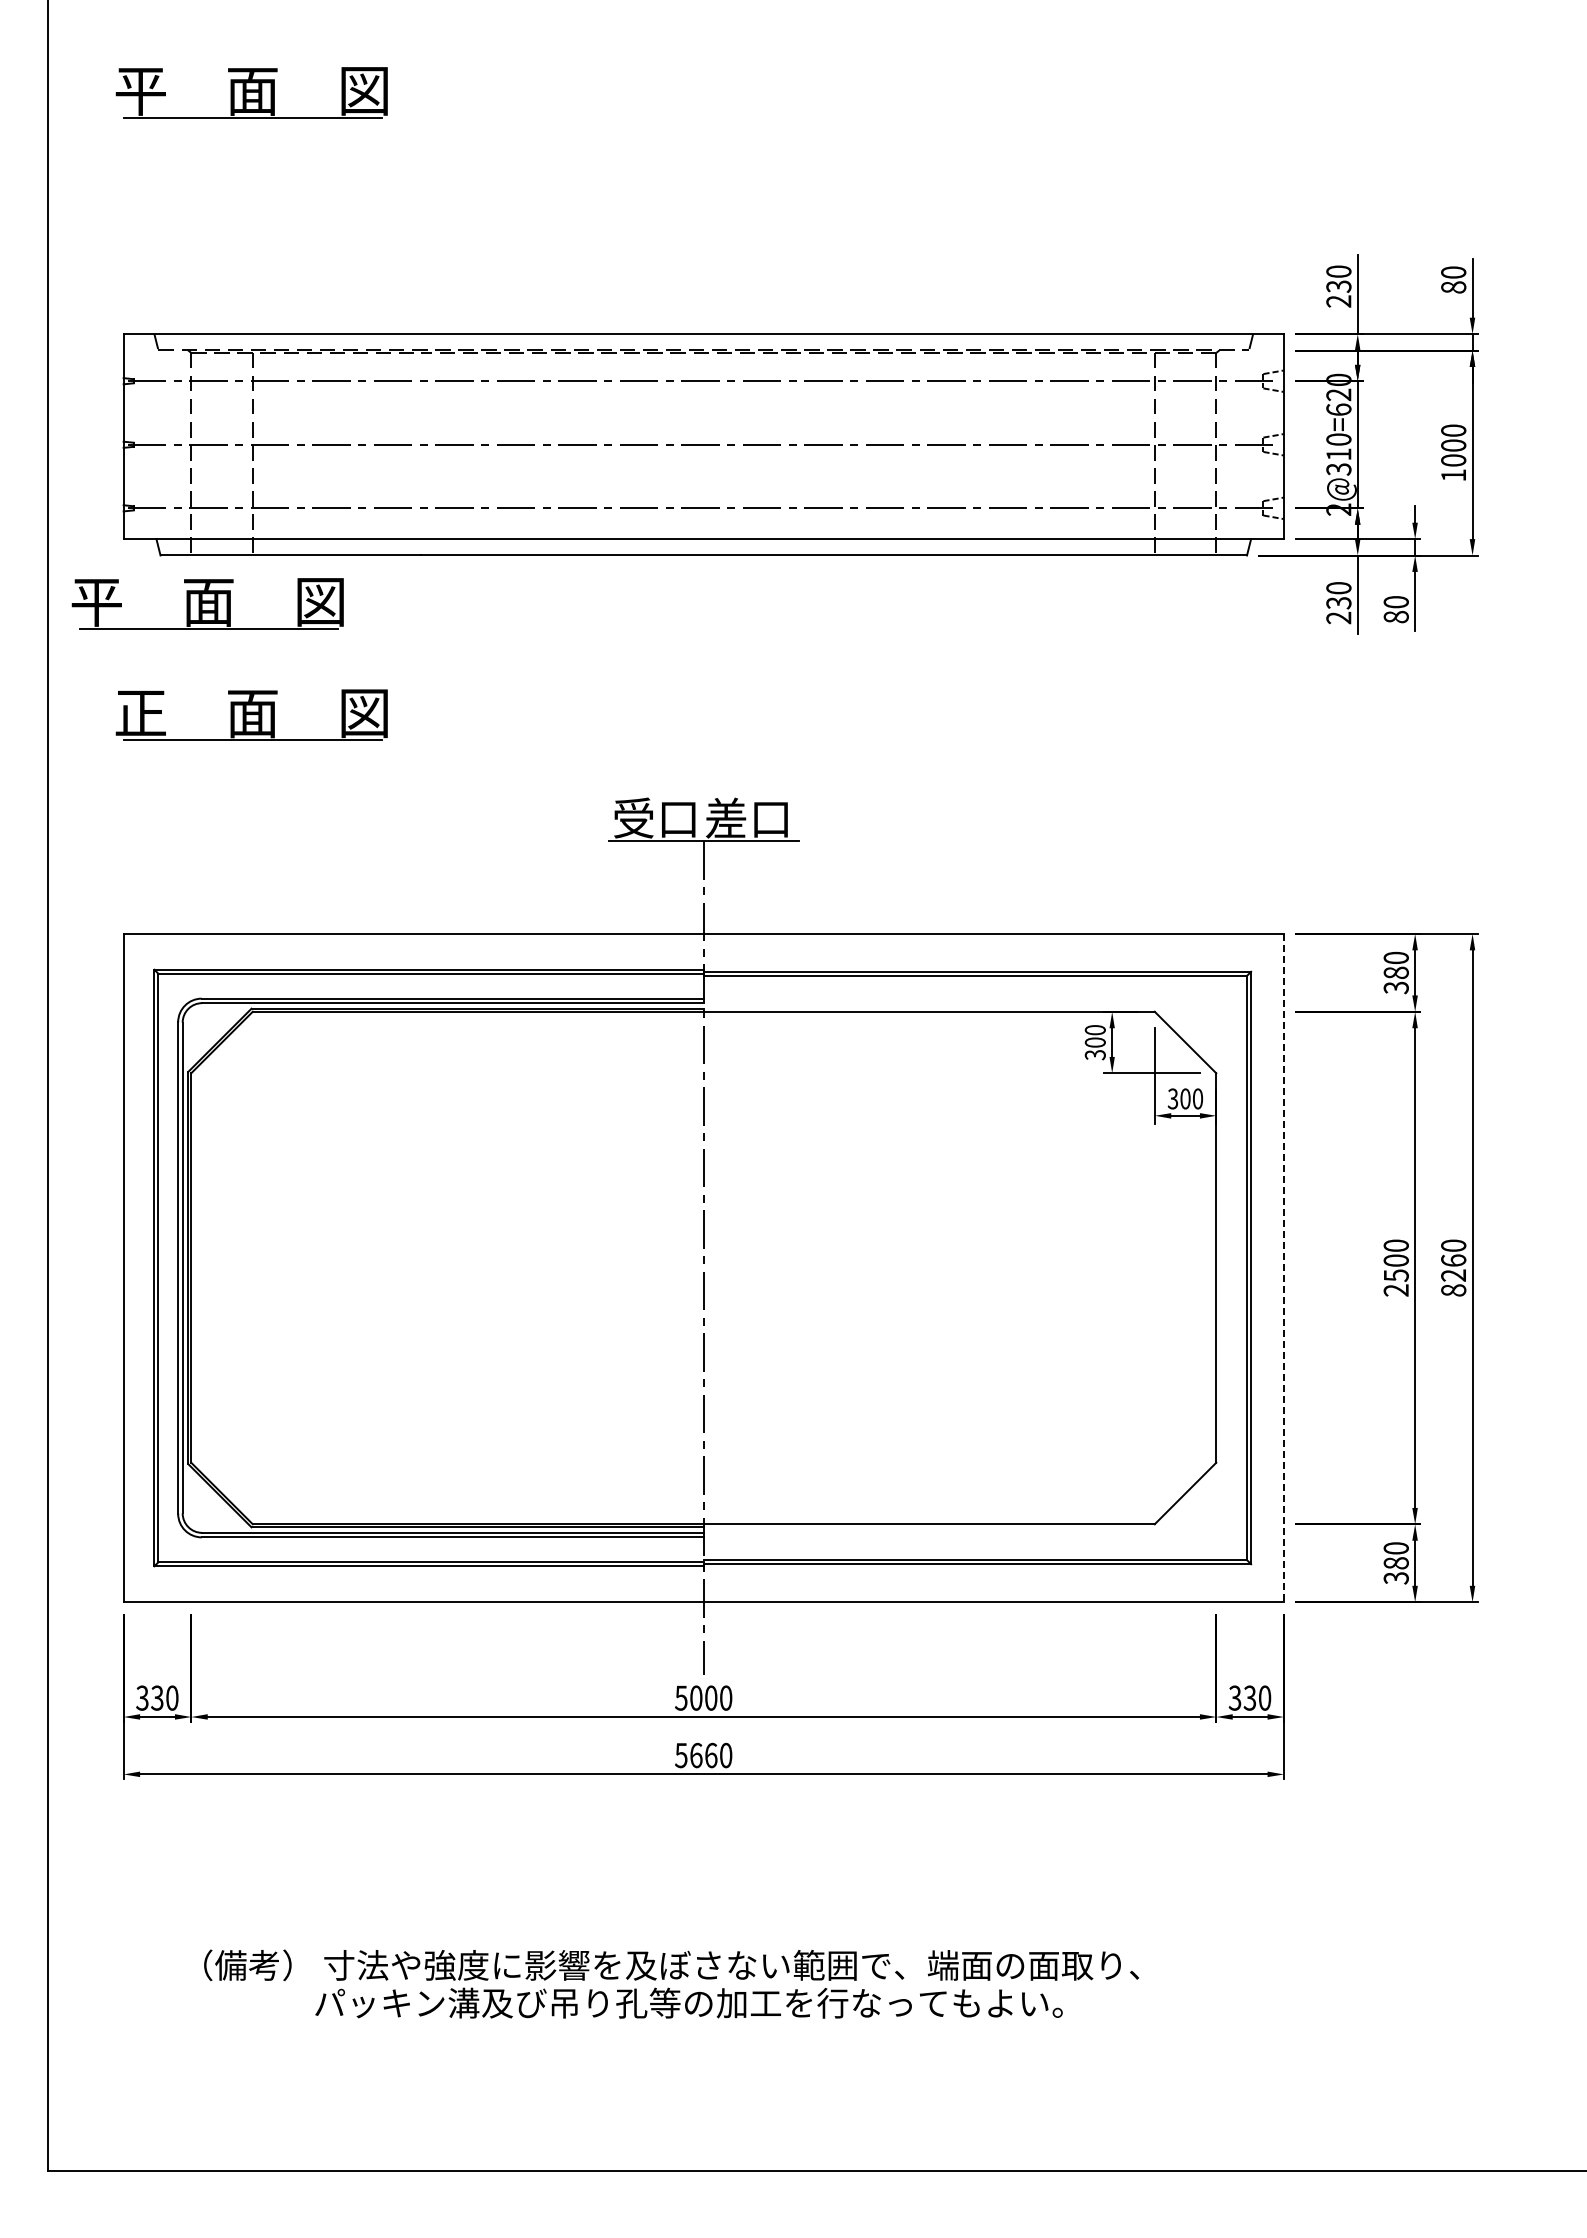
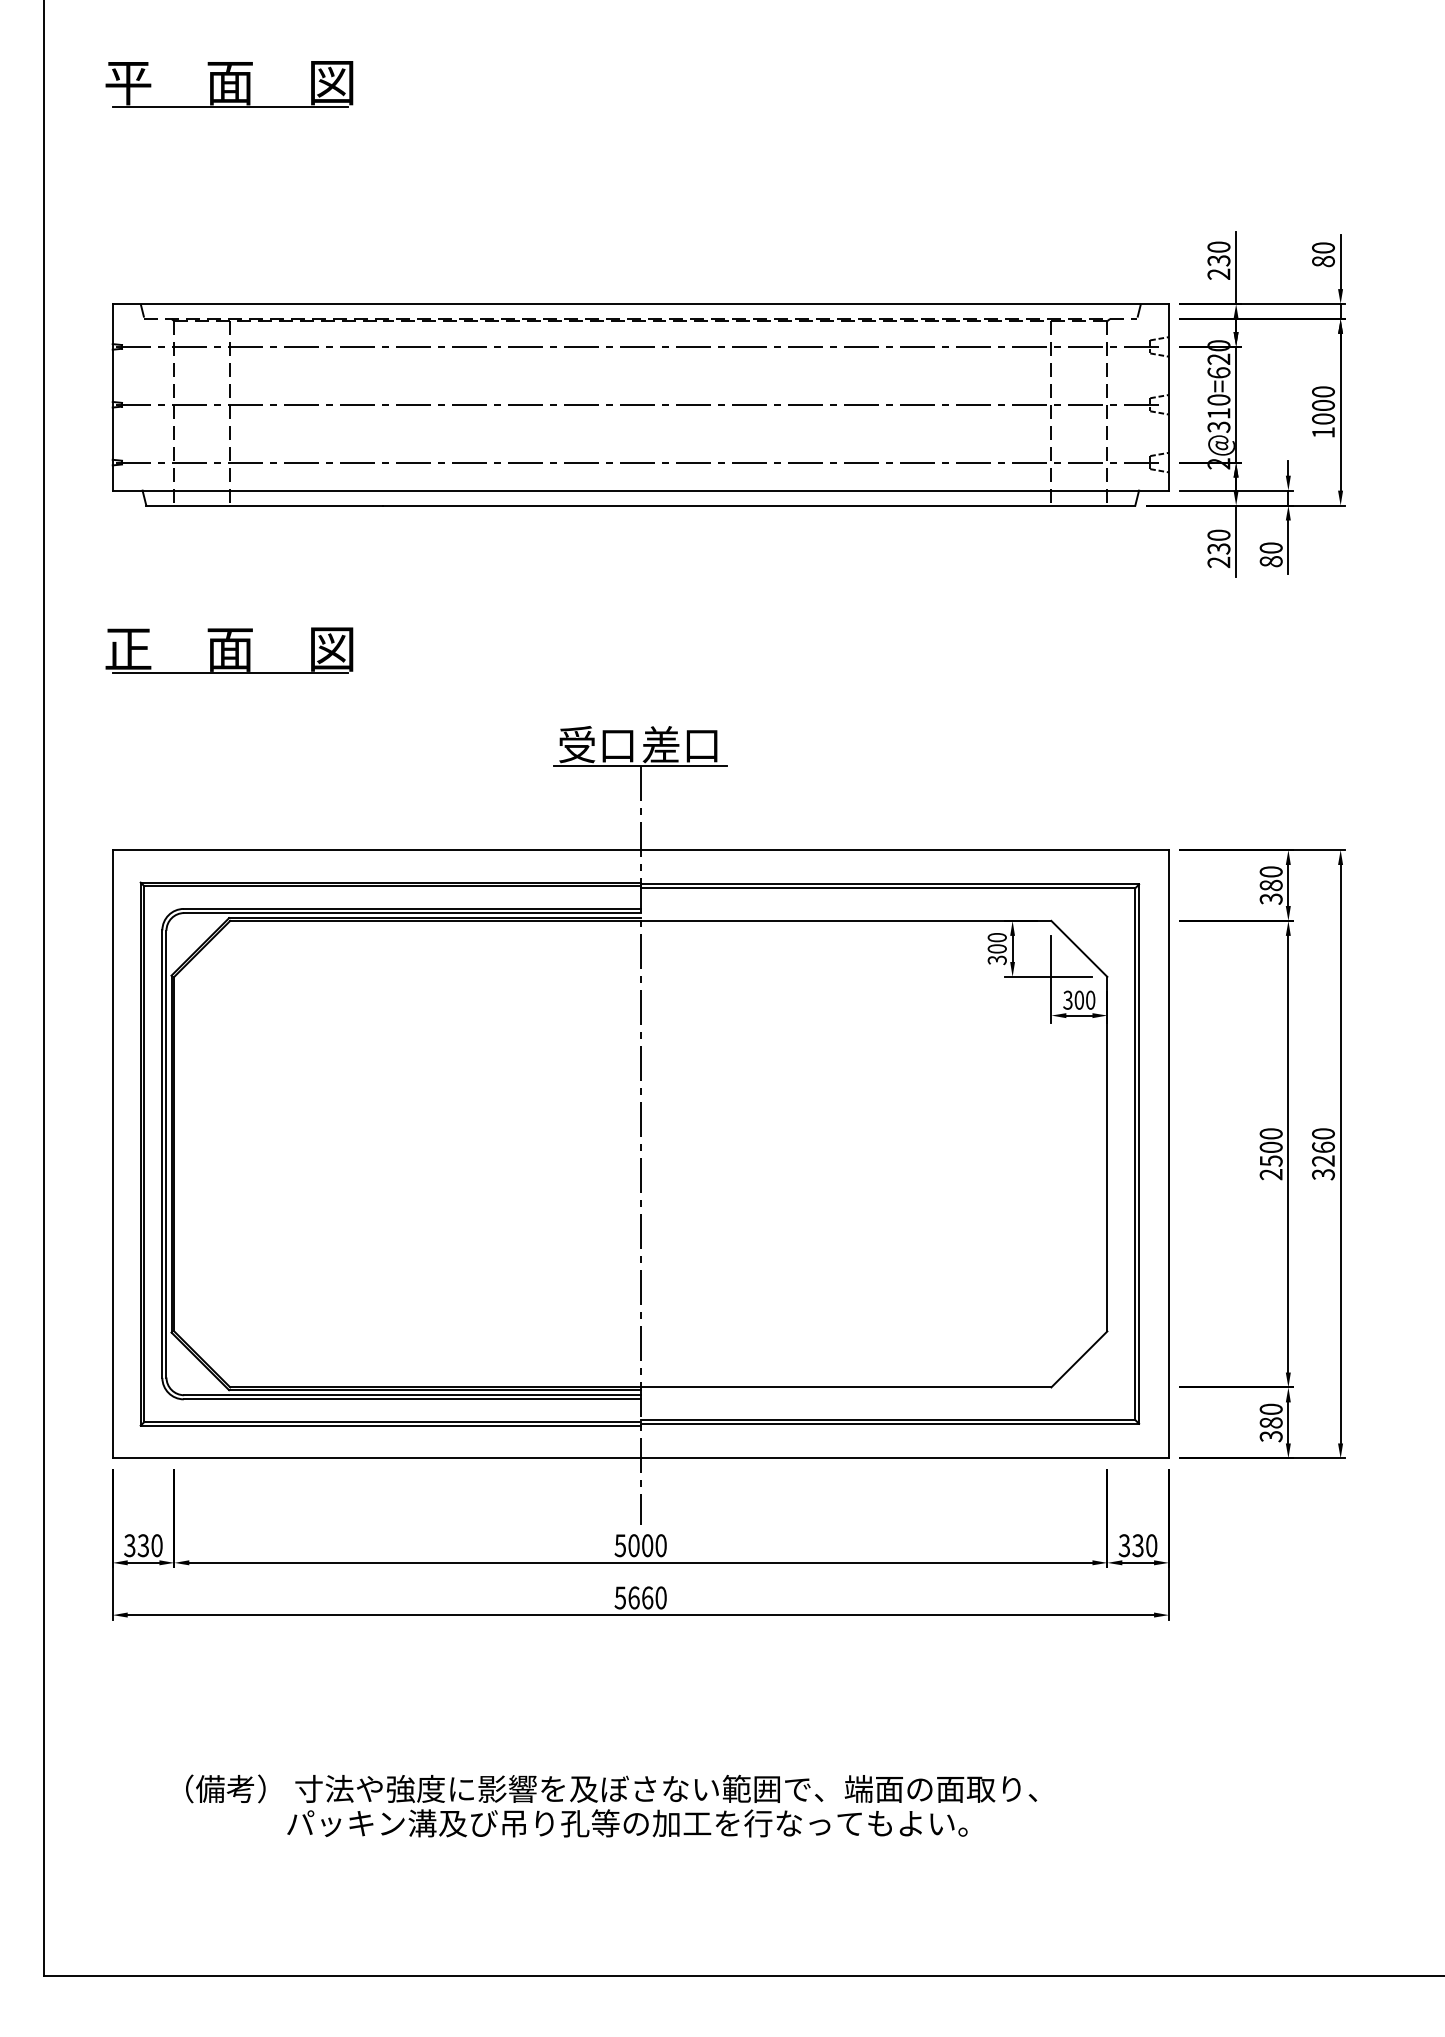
part: (207, 603) -> (189, 549), removed
line: (1283, 1268) -> (1168, 1154), dashed -> solid
text: (1453, 1290) -> (1323, 1174), 8260 -> 3260

